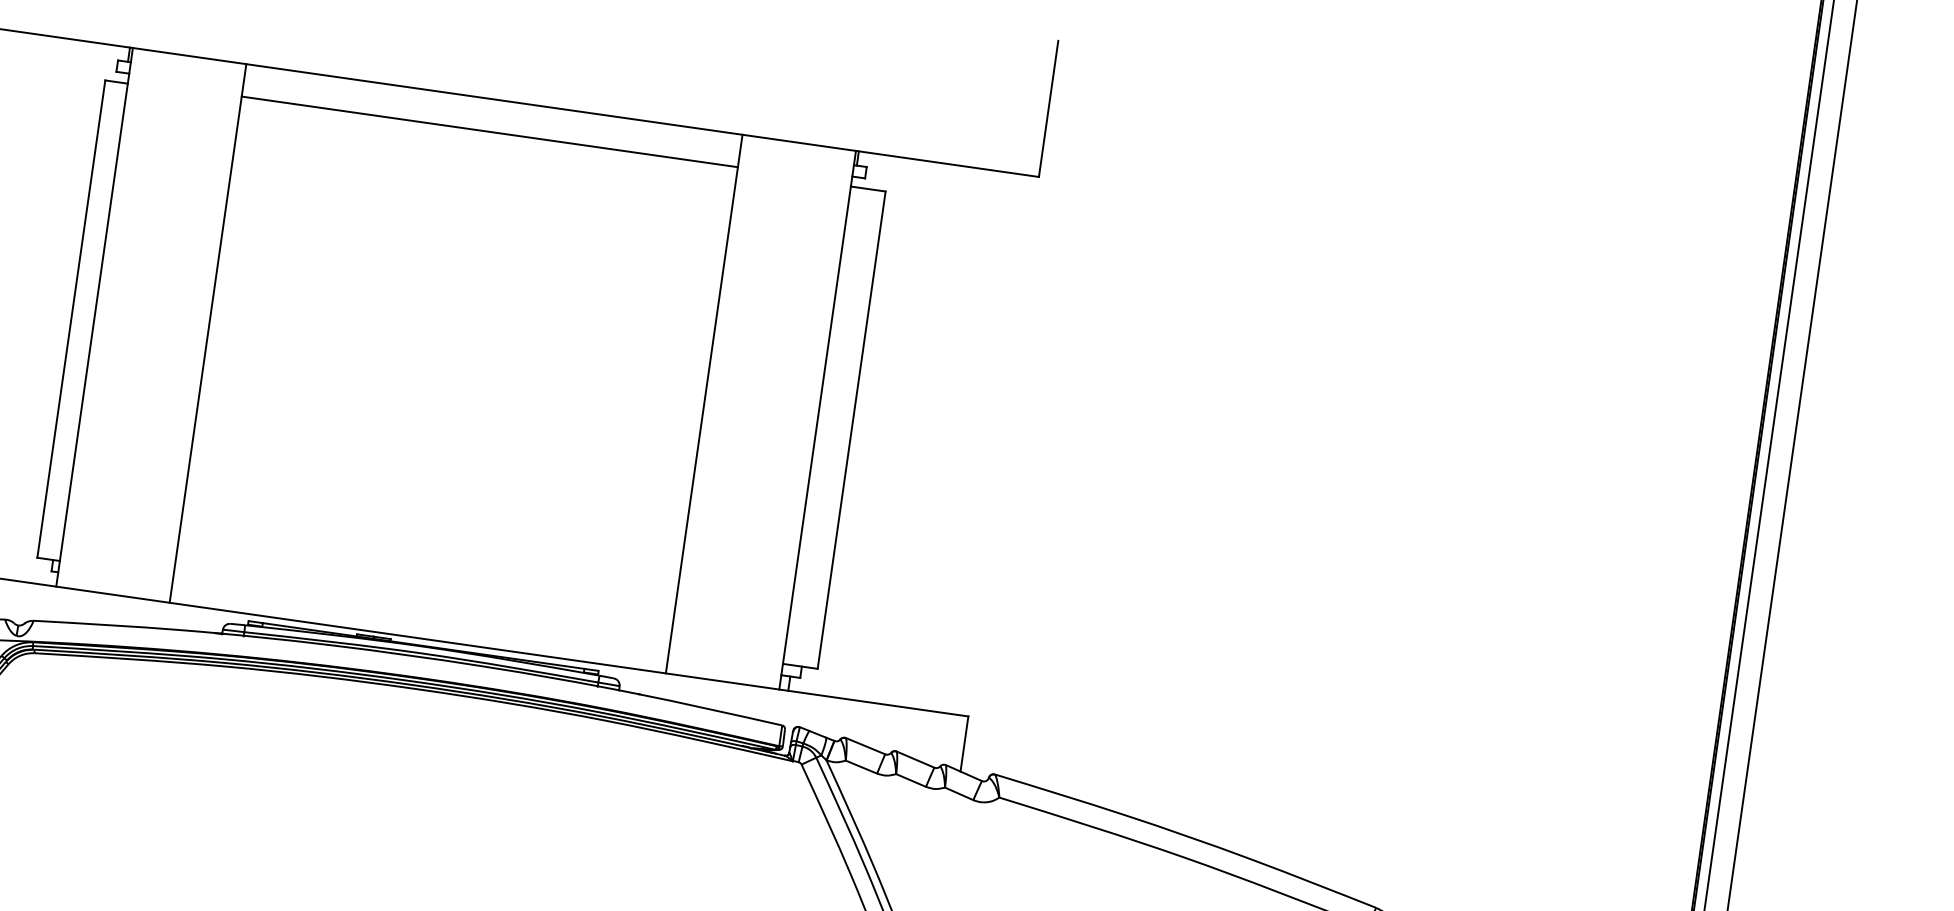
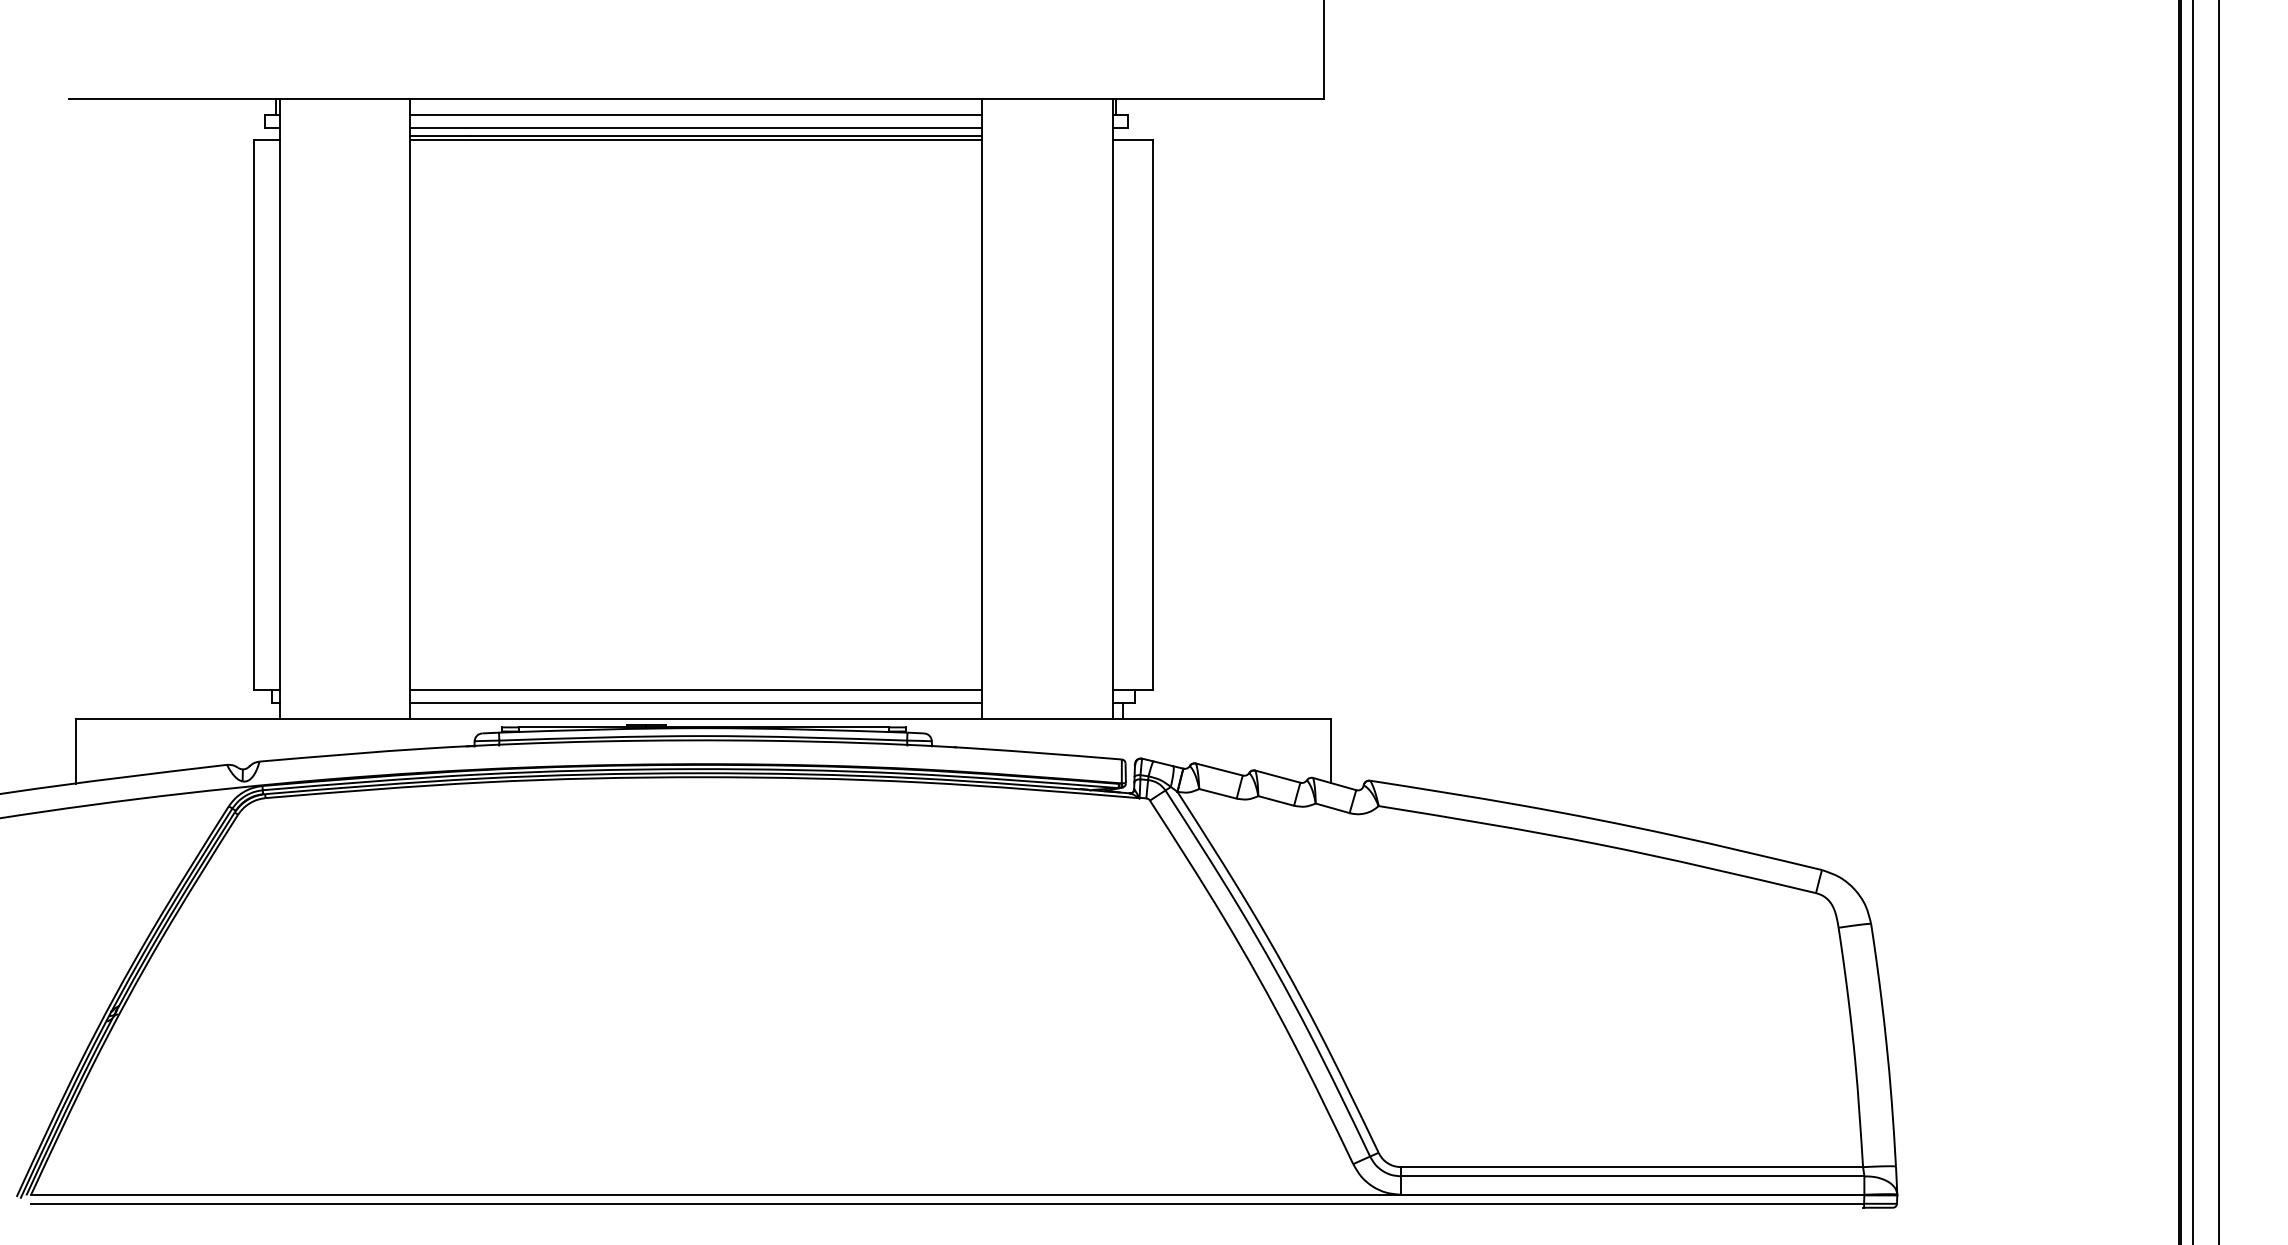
line: (492, 114) -> (696, 115), added
line: (491, 125) -> (696, 128), added
line: (489, 134) -> (696, 139), added
line: (421, 612) -> (696, 689), added
line: (420, 623) -> (696, 702), added

